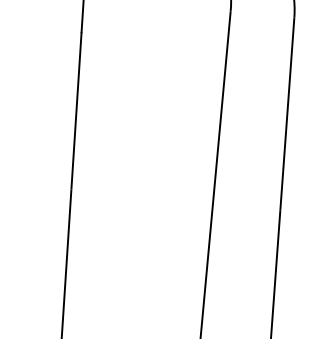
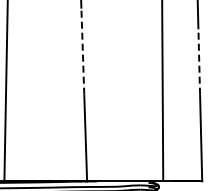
line: (75, 111) -> (82, 51), solid -> dashed
line: (285, 150) -> (199, 61), solid -> dashed

